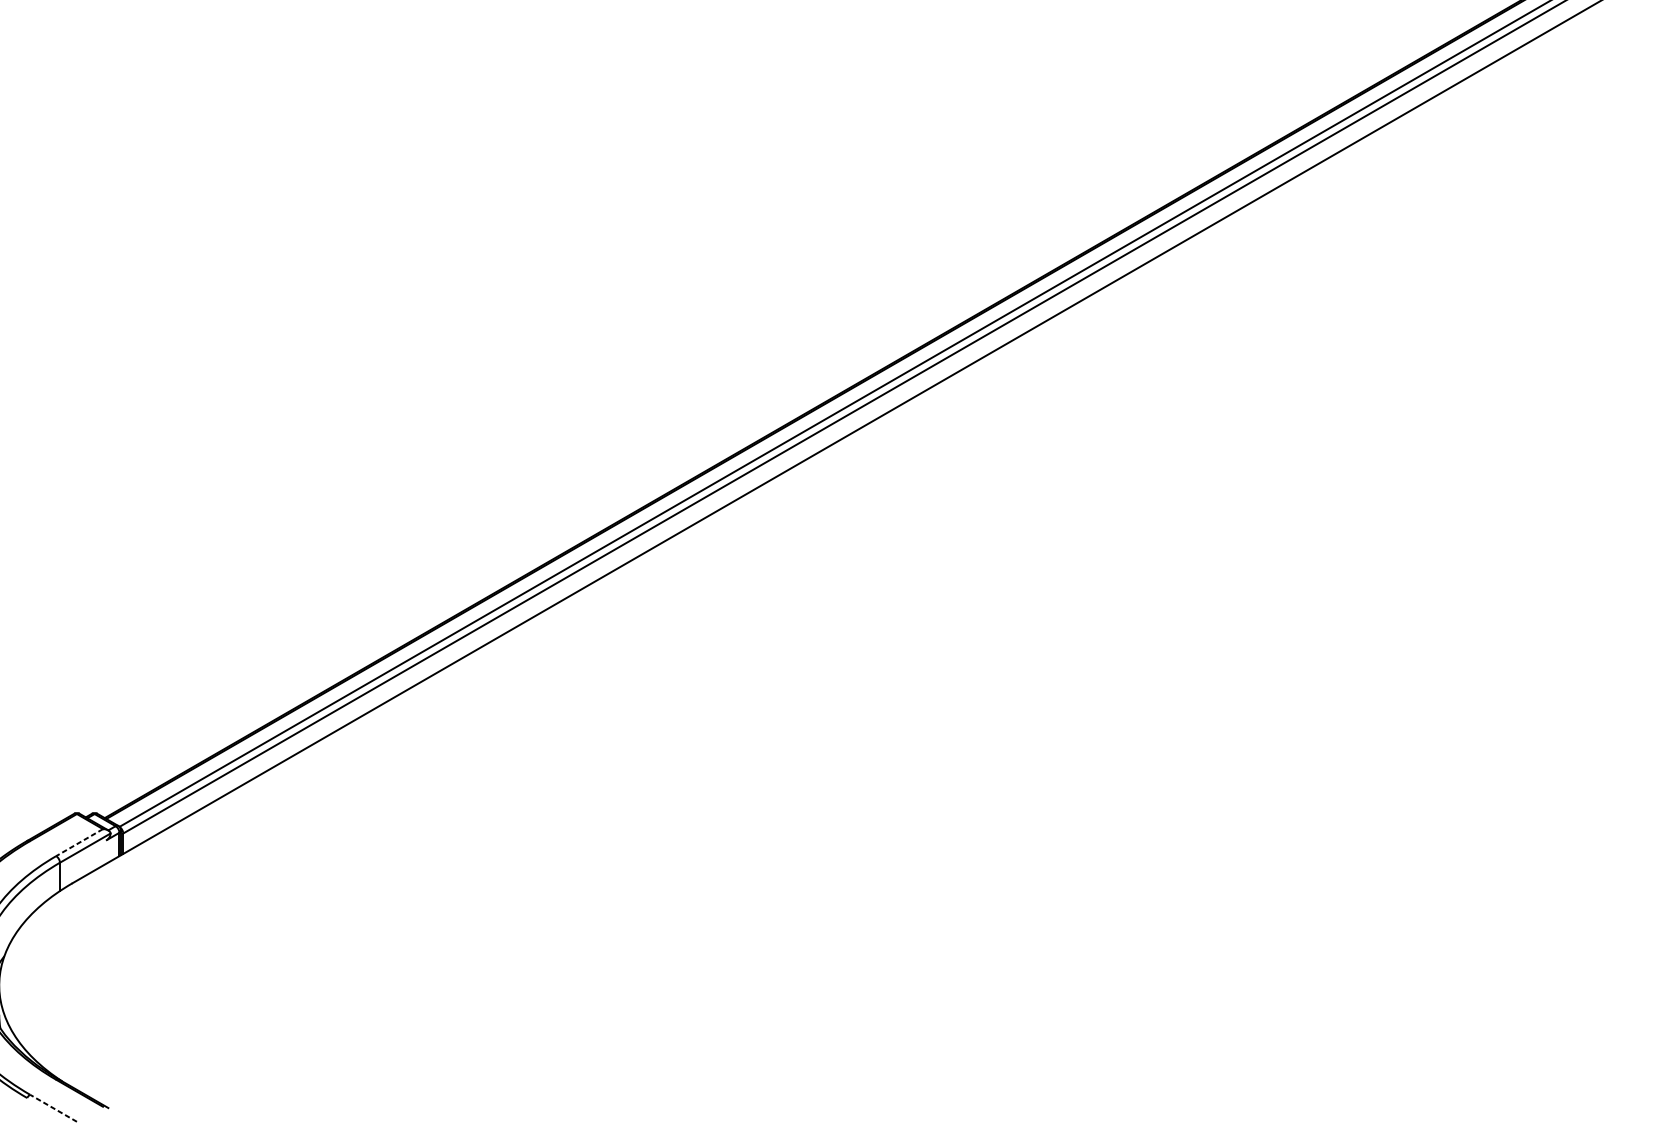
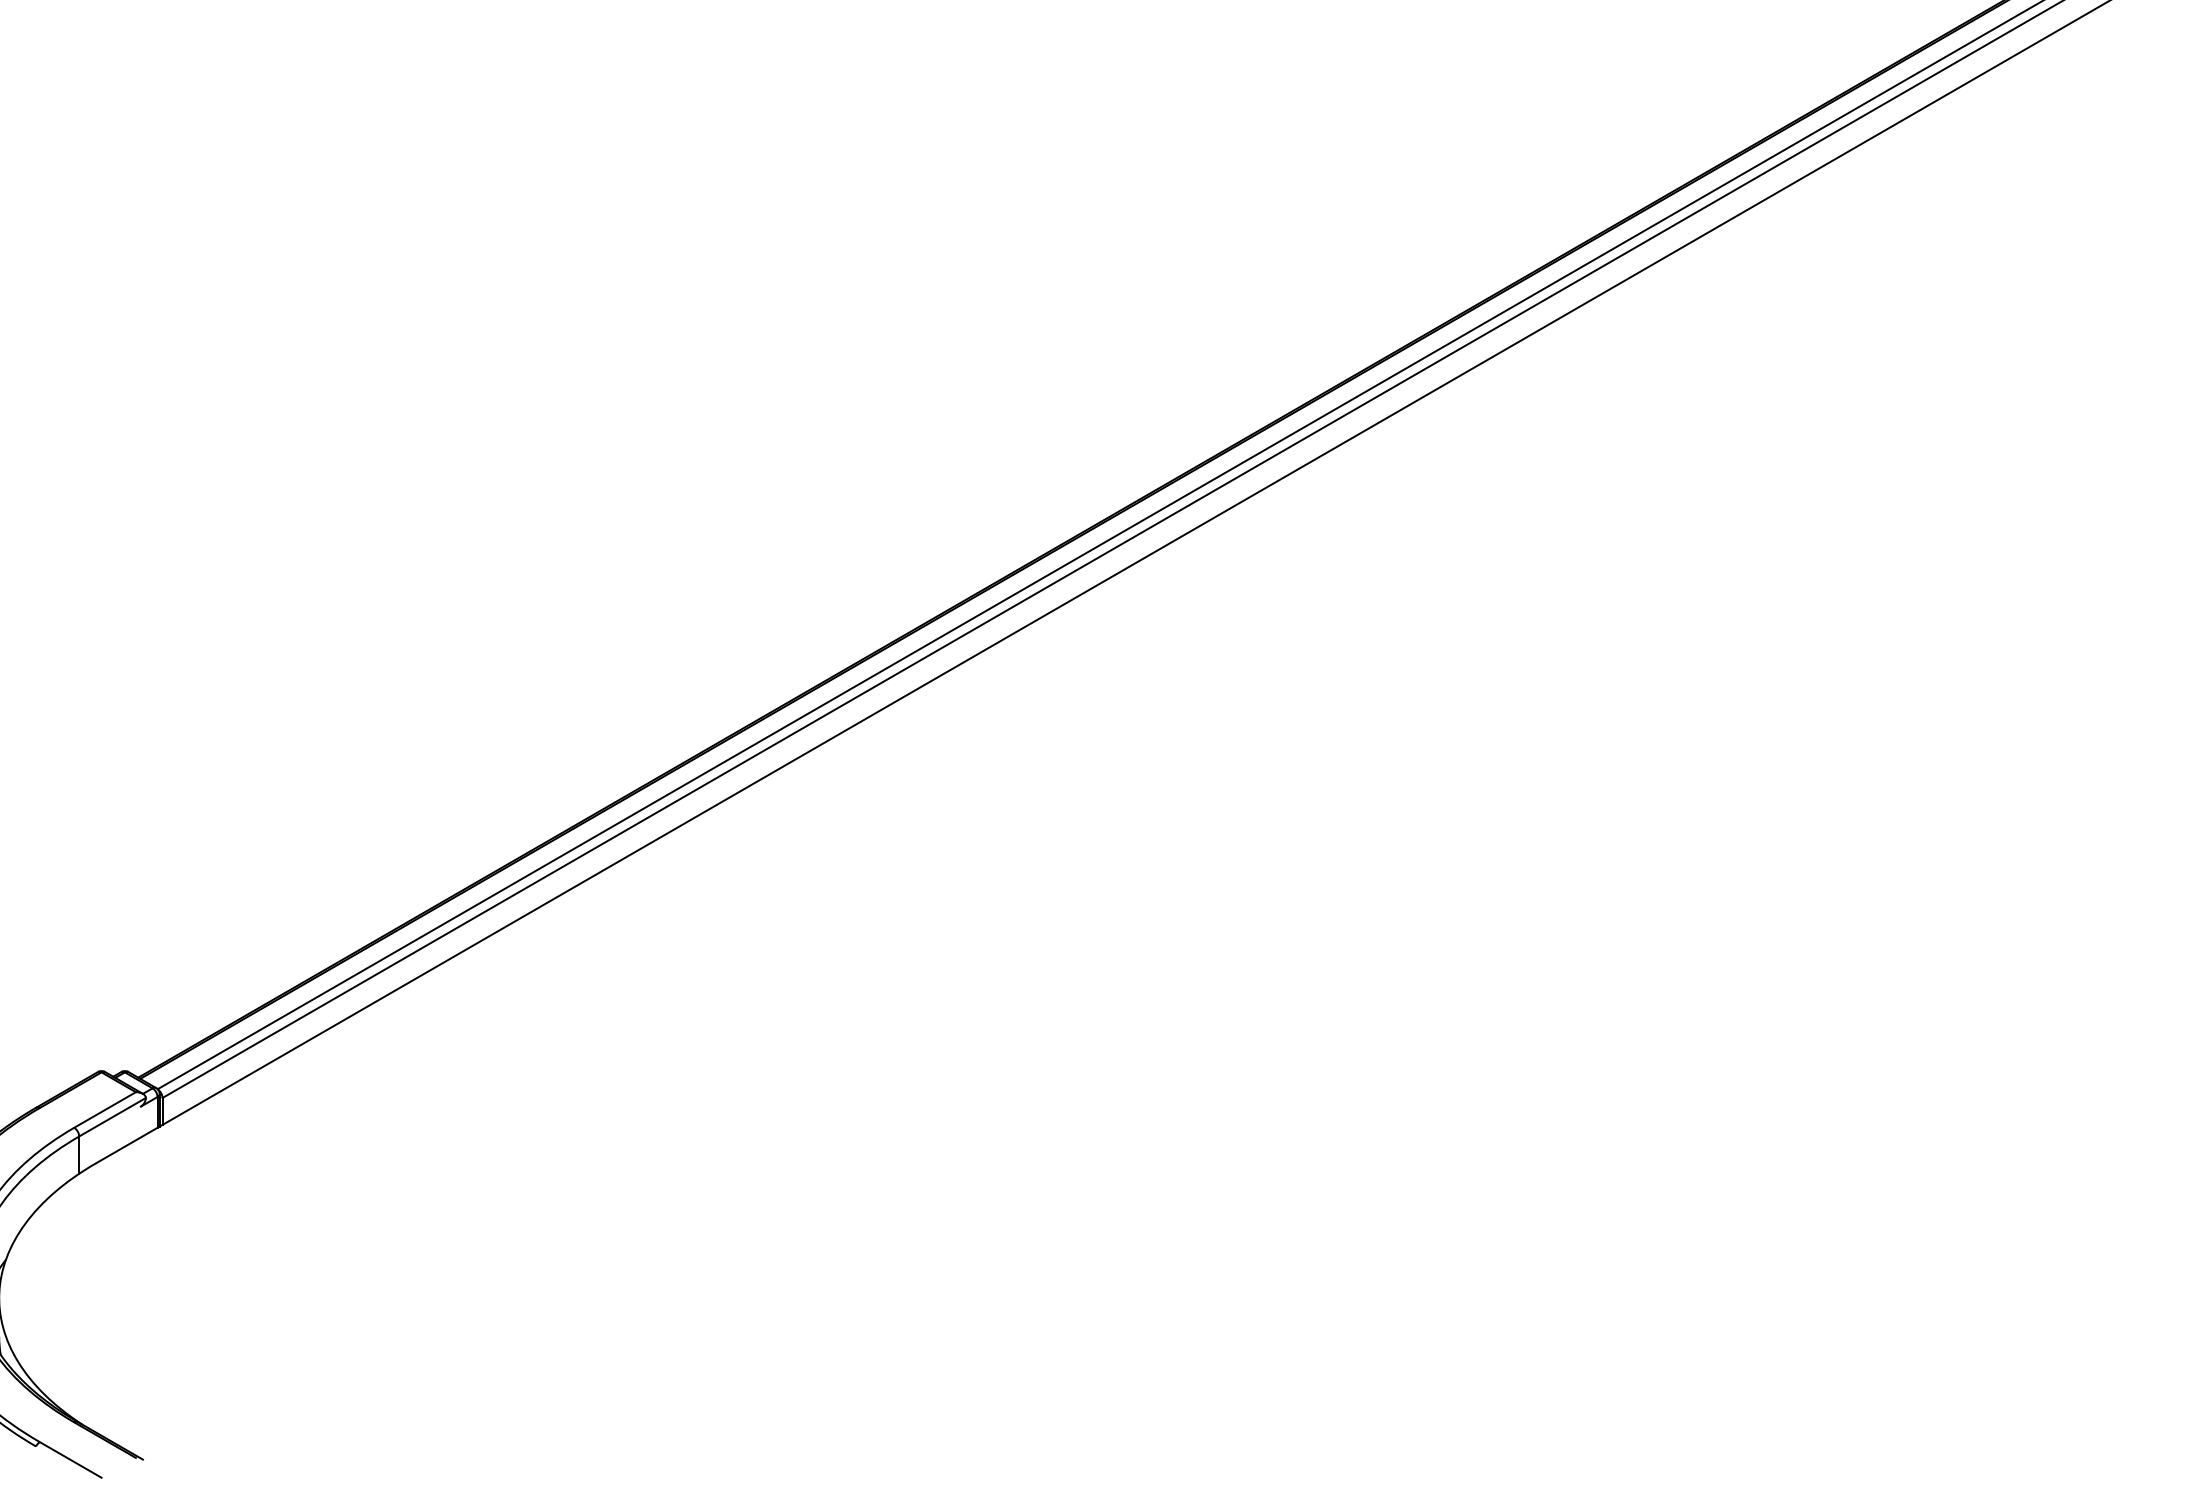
line: (79, 843) -> (105, 1110), dashed -> solid
line: (53, 1107) -> (70, 1459), dashed -> solid

